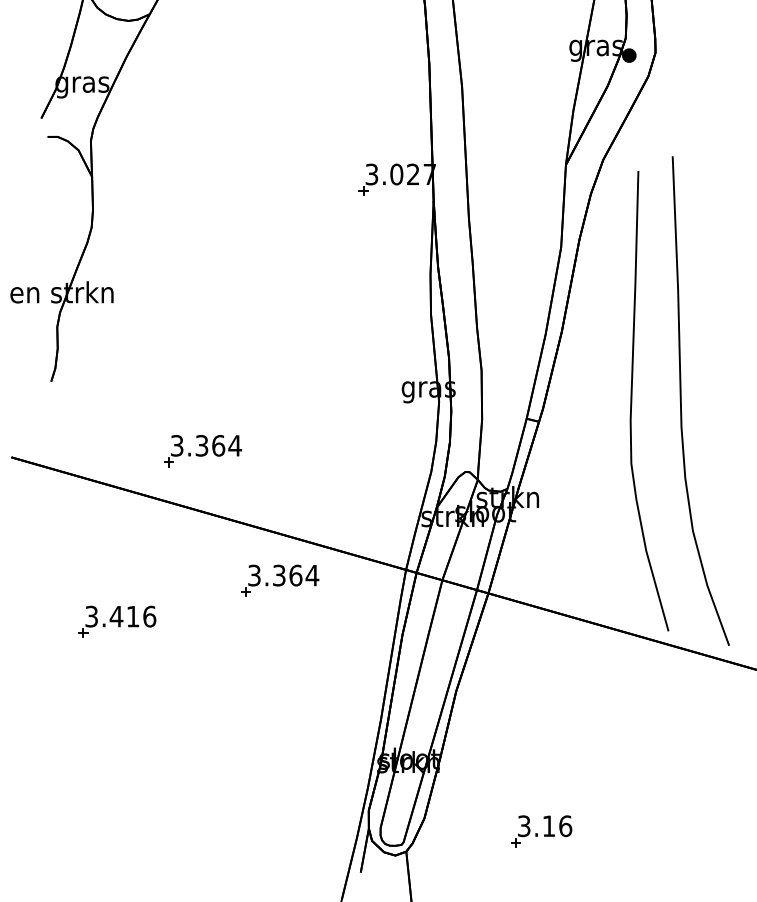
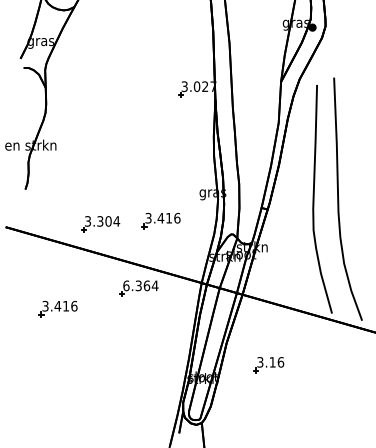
part: (323, 443) -> (160, 220), added
text: (218, 445) -> (108, 221), 3.364 -> 3.304
text: (254, 574) -> (126, 285), 3.364 -> 6.364
part: (540, 832) -> (268, 365), moved

